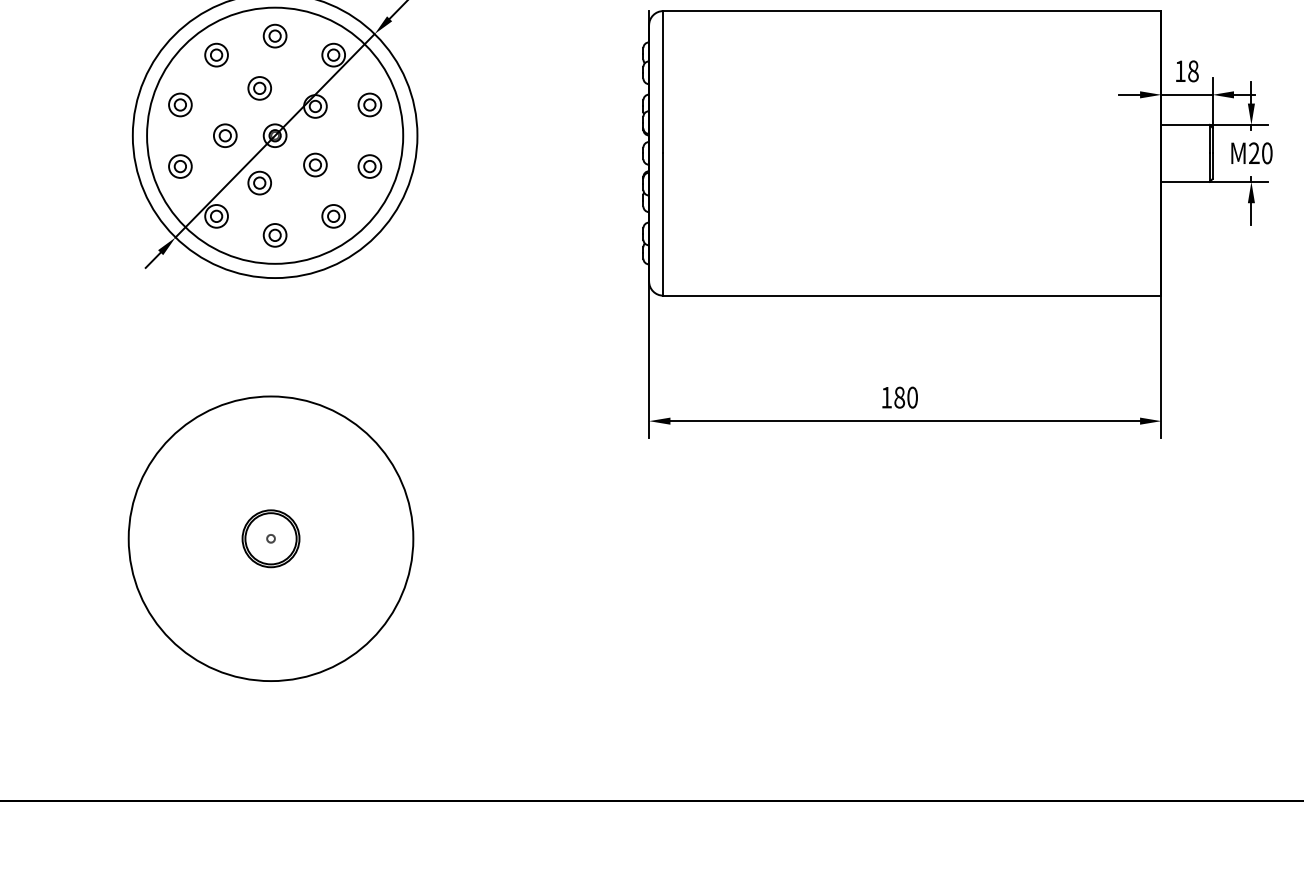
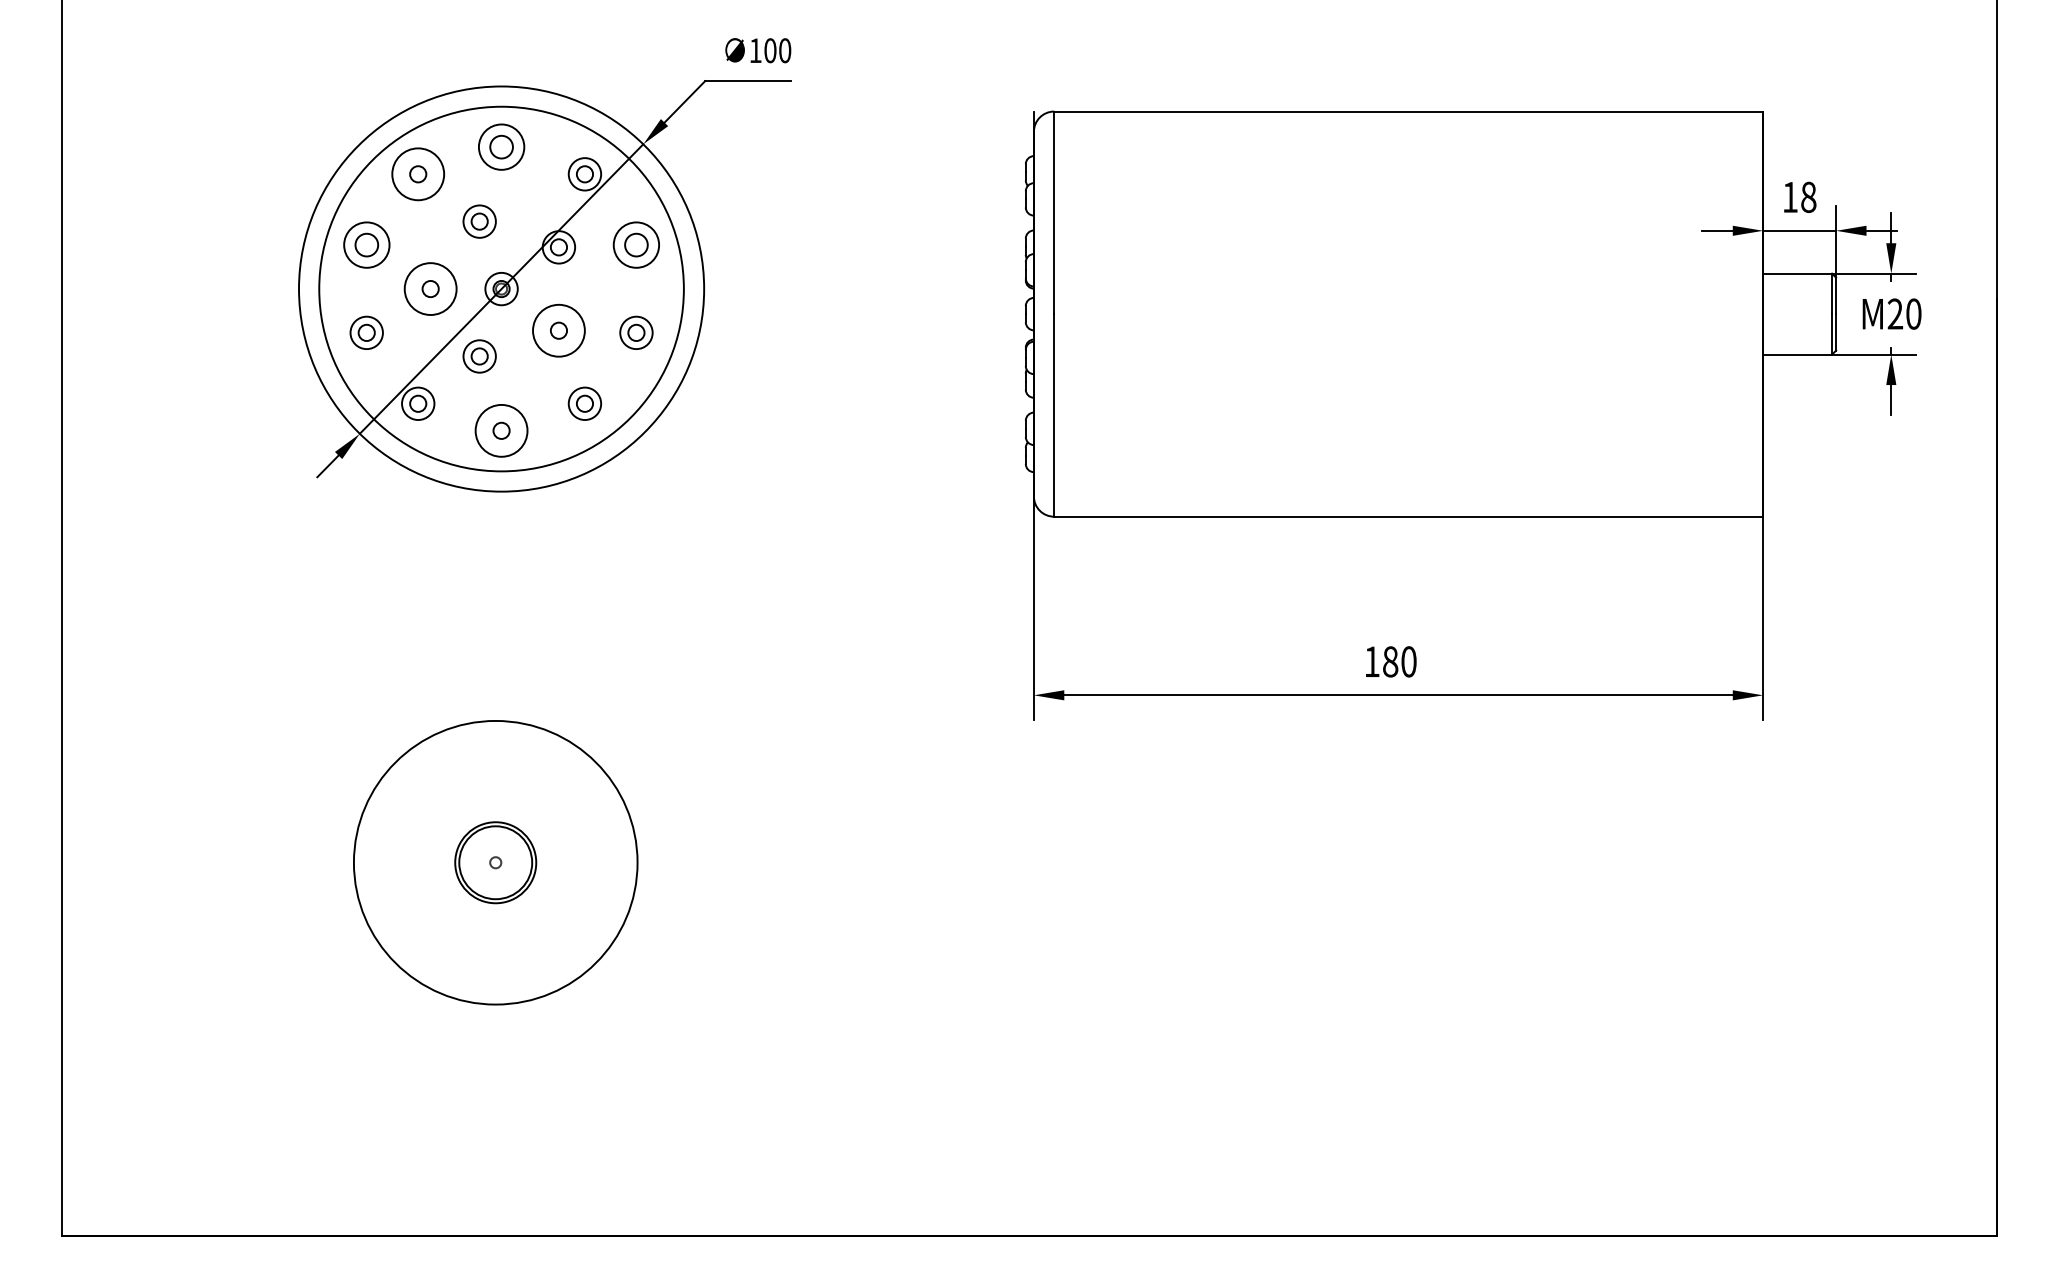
part: (275, 36) -> (501, 147), size x1.4
circle: (216, 55) -> (418, 174), size x1.6
part: (180, 105) -> (366, 245), size x1.4
part: (369, 105) -> (636, 245), size x1.4
circle: (225, 135) -> (430, 288), size x1.6
circle: (315, 164) -> (558, 330), size x1.6
circle: (275, 235) -> (501, 430), size x1.6
circle: (270, 538) -> (495, 862), size x0.7

